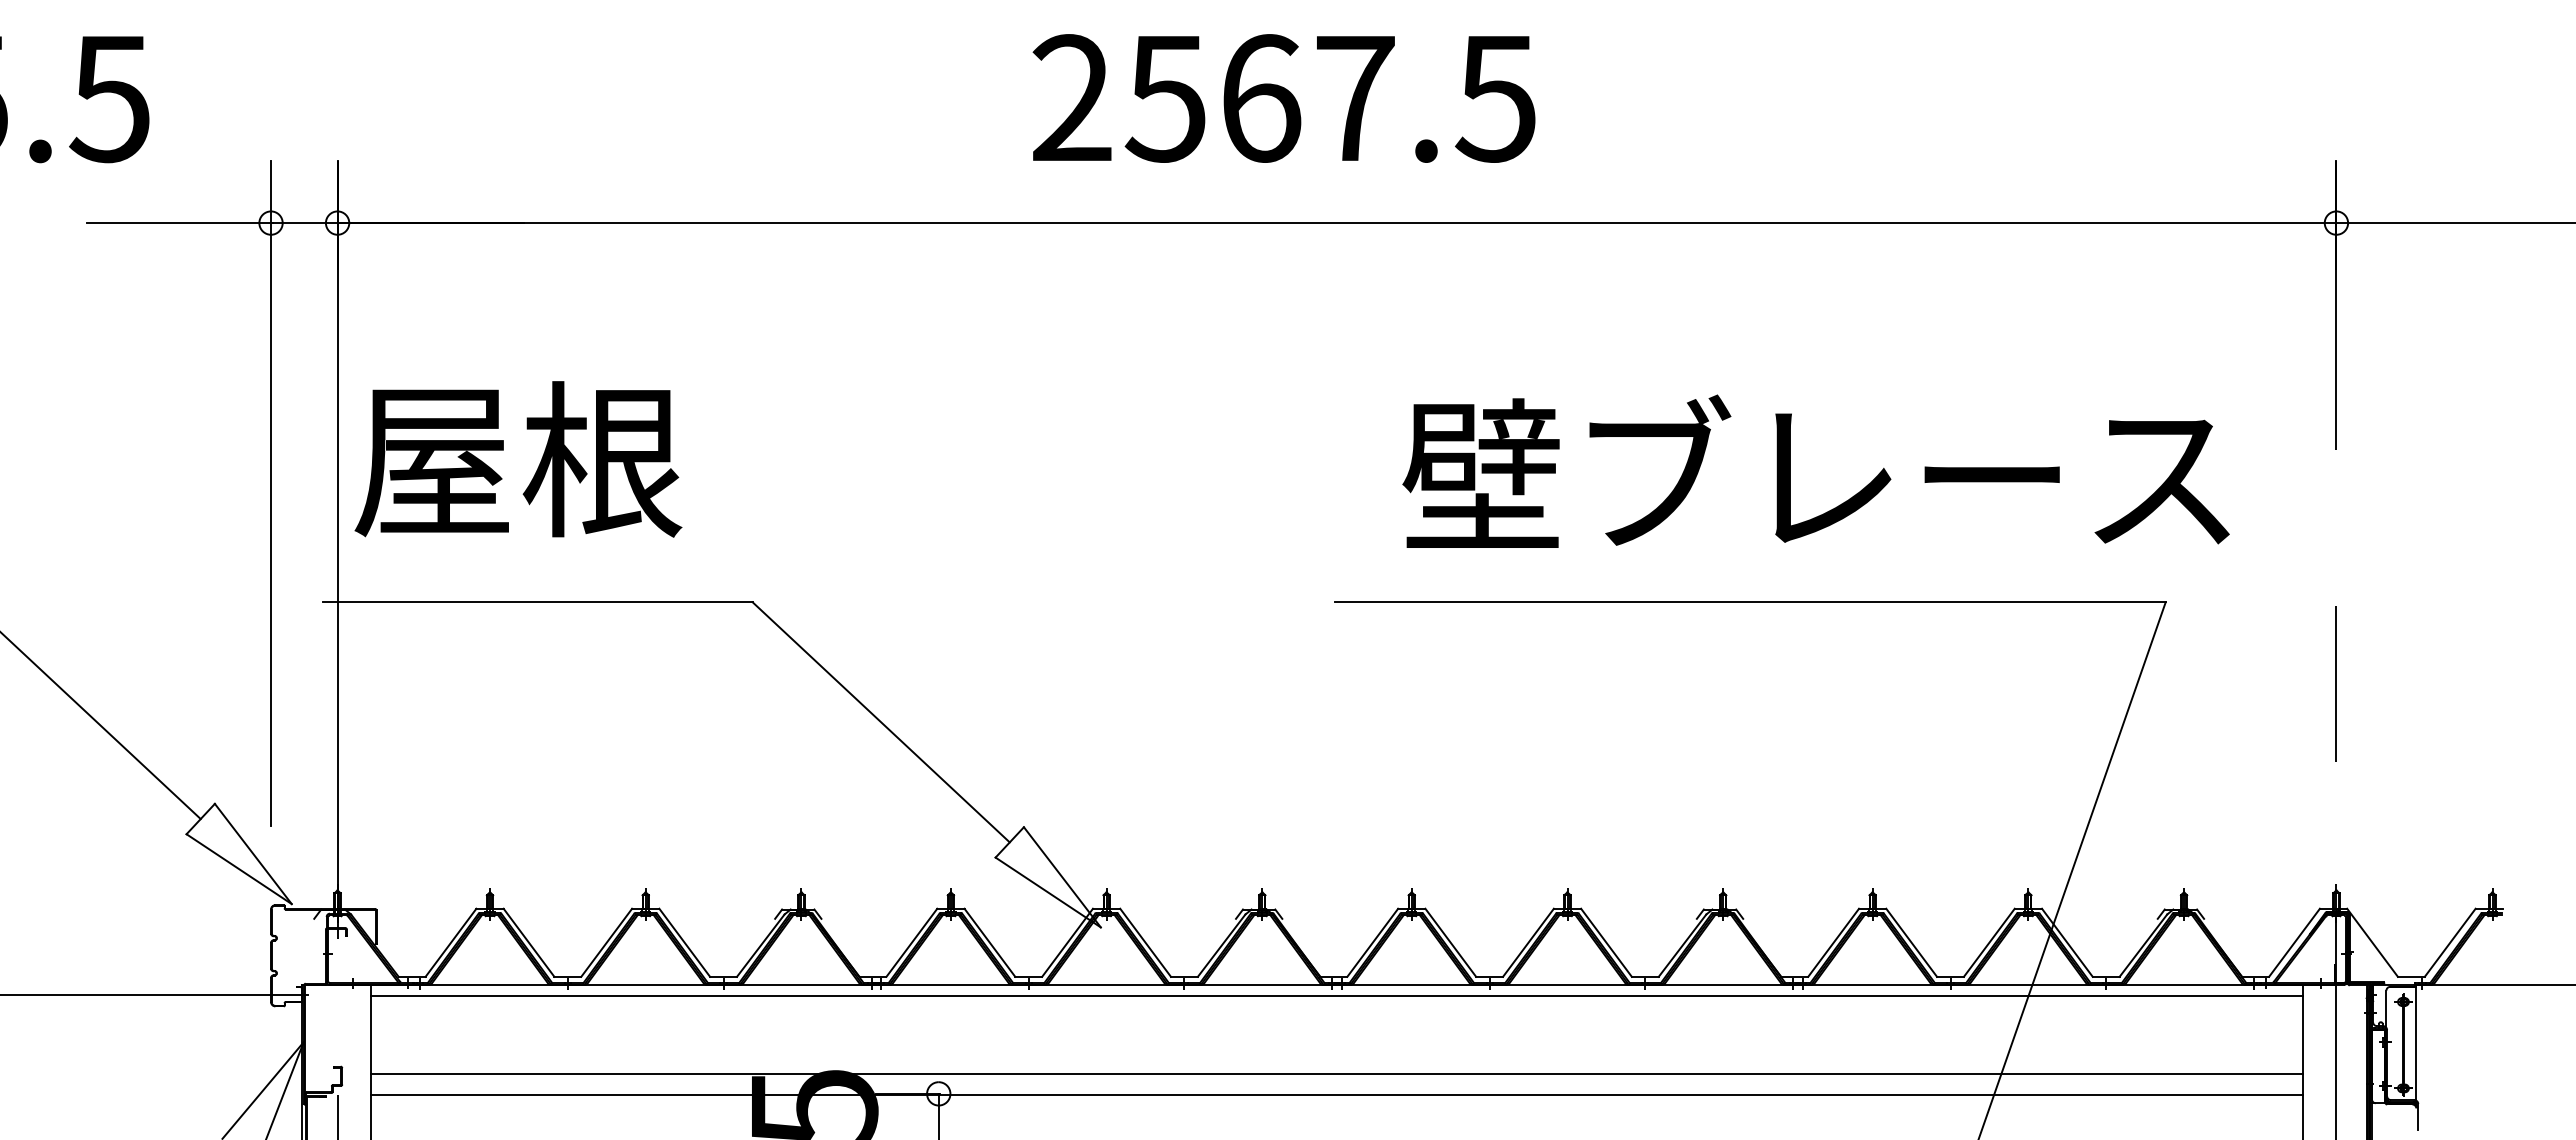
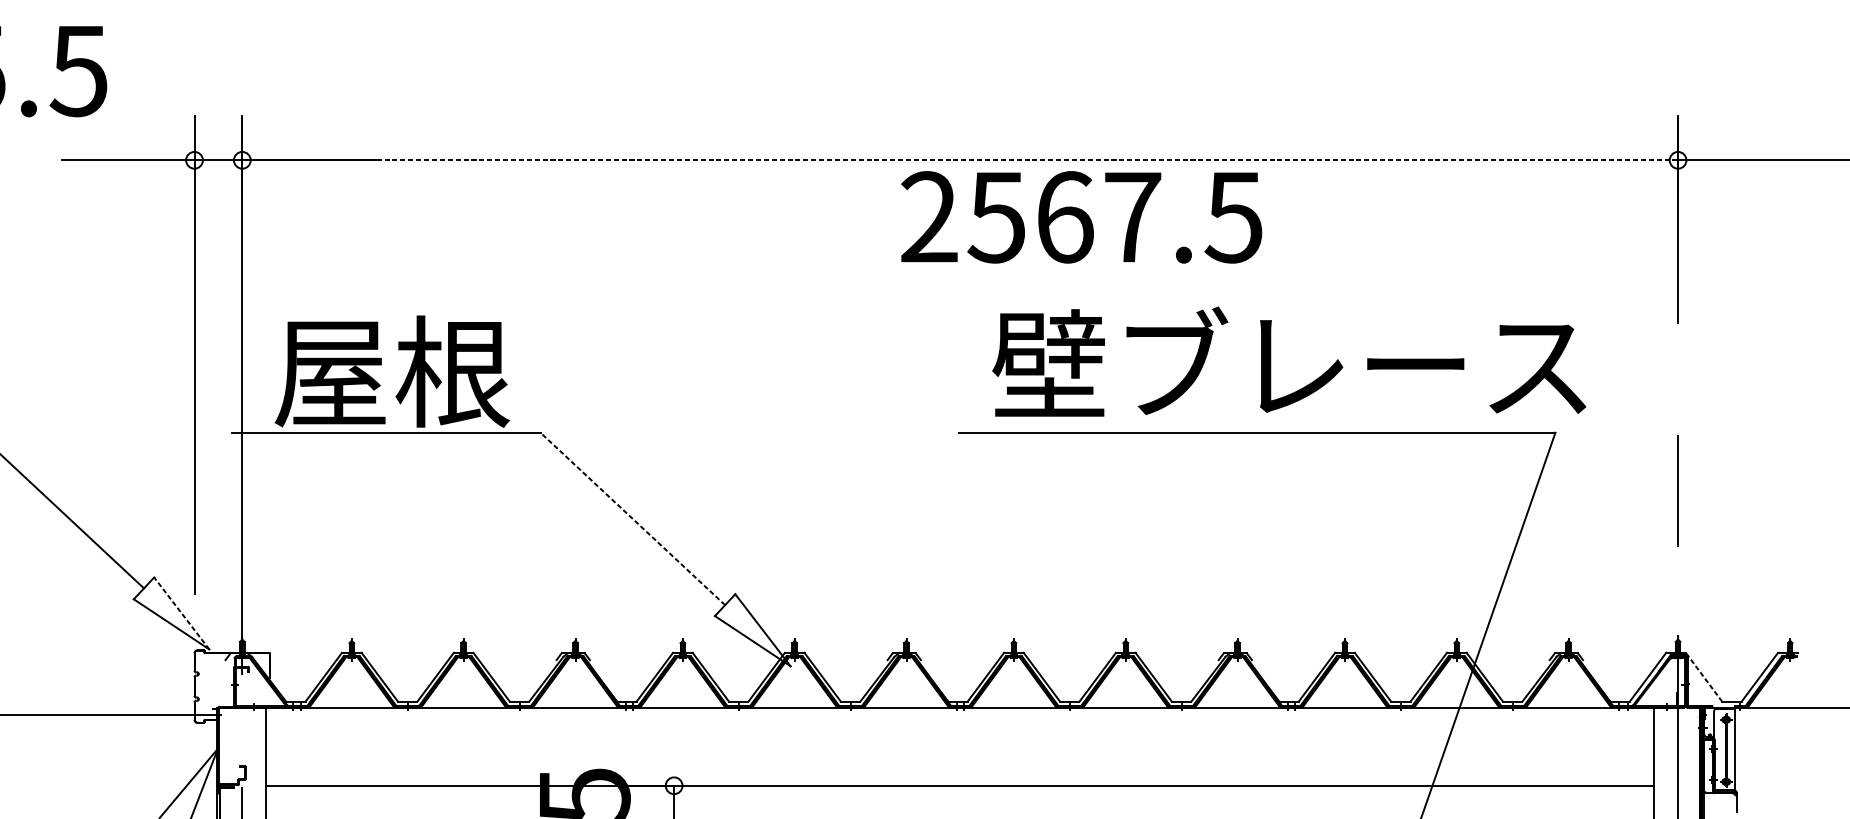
text: (1283, 98) -> (1081, 217), moved
line: (1337, 223) -> (960, 160), solid -> dashed
text: (518, 459) -> (392, 371), moved
text: (1815, 470) -> (1288, 361), moved
line: (881, 722) -> (633, 519), solid -> dashed
line: (253, 853) -> (181, 613), solid -> dashed
line: (2372, 942) -> (1703, 677), solid -> dashed
line: (1336, 995) -> (959, 715), removed
line: (1336, 1073) -> (959, 771), removed

